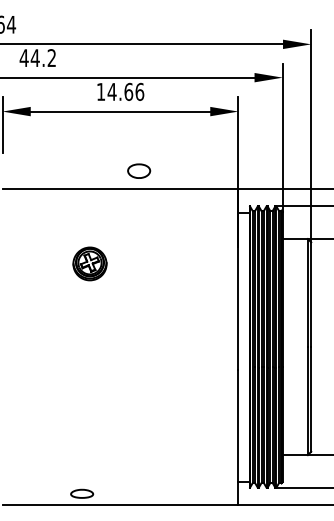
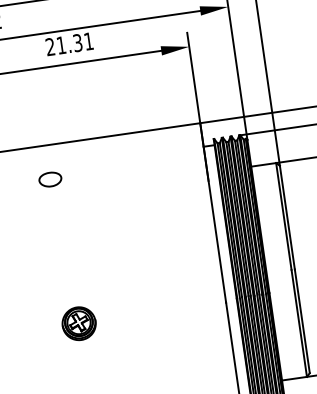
text: (120, 91) -> (69, 43), 14.66 -> 21.31
part: (139, 170) -> (50, 178), moved
part: (89, 263) -> (78, 323), moved

